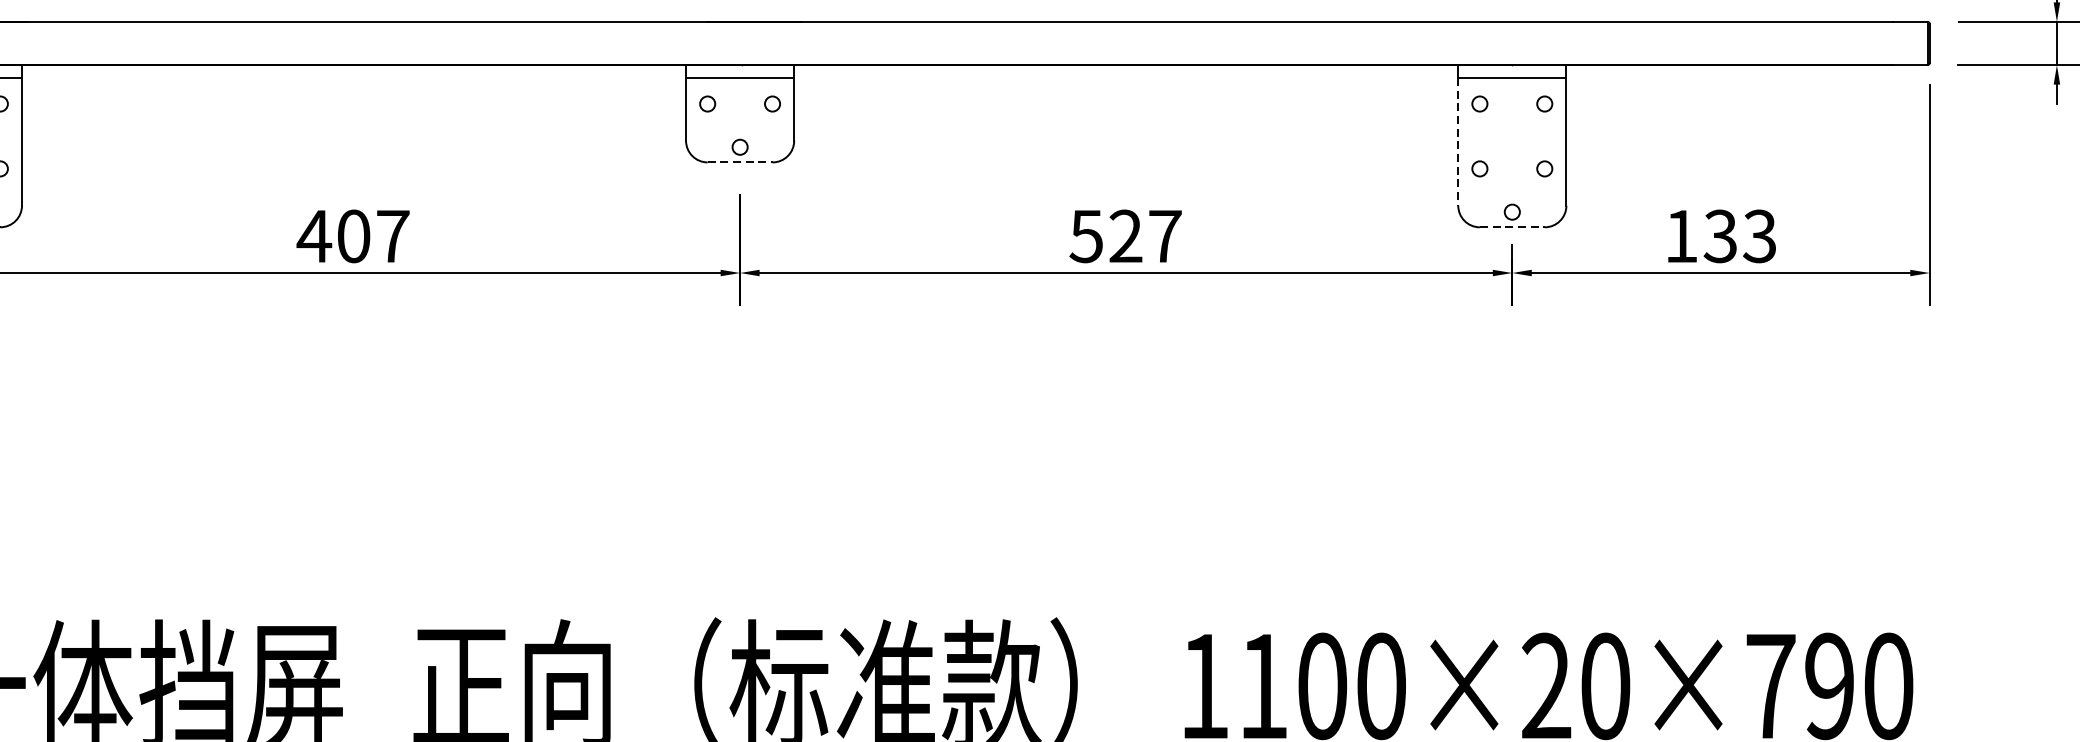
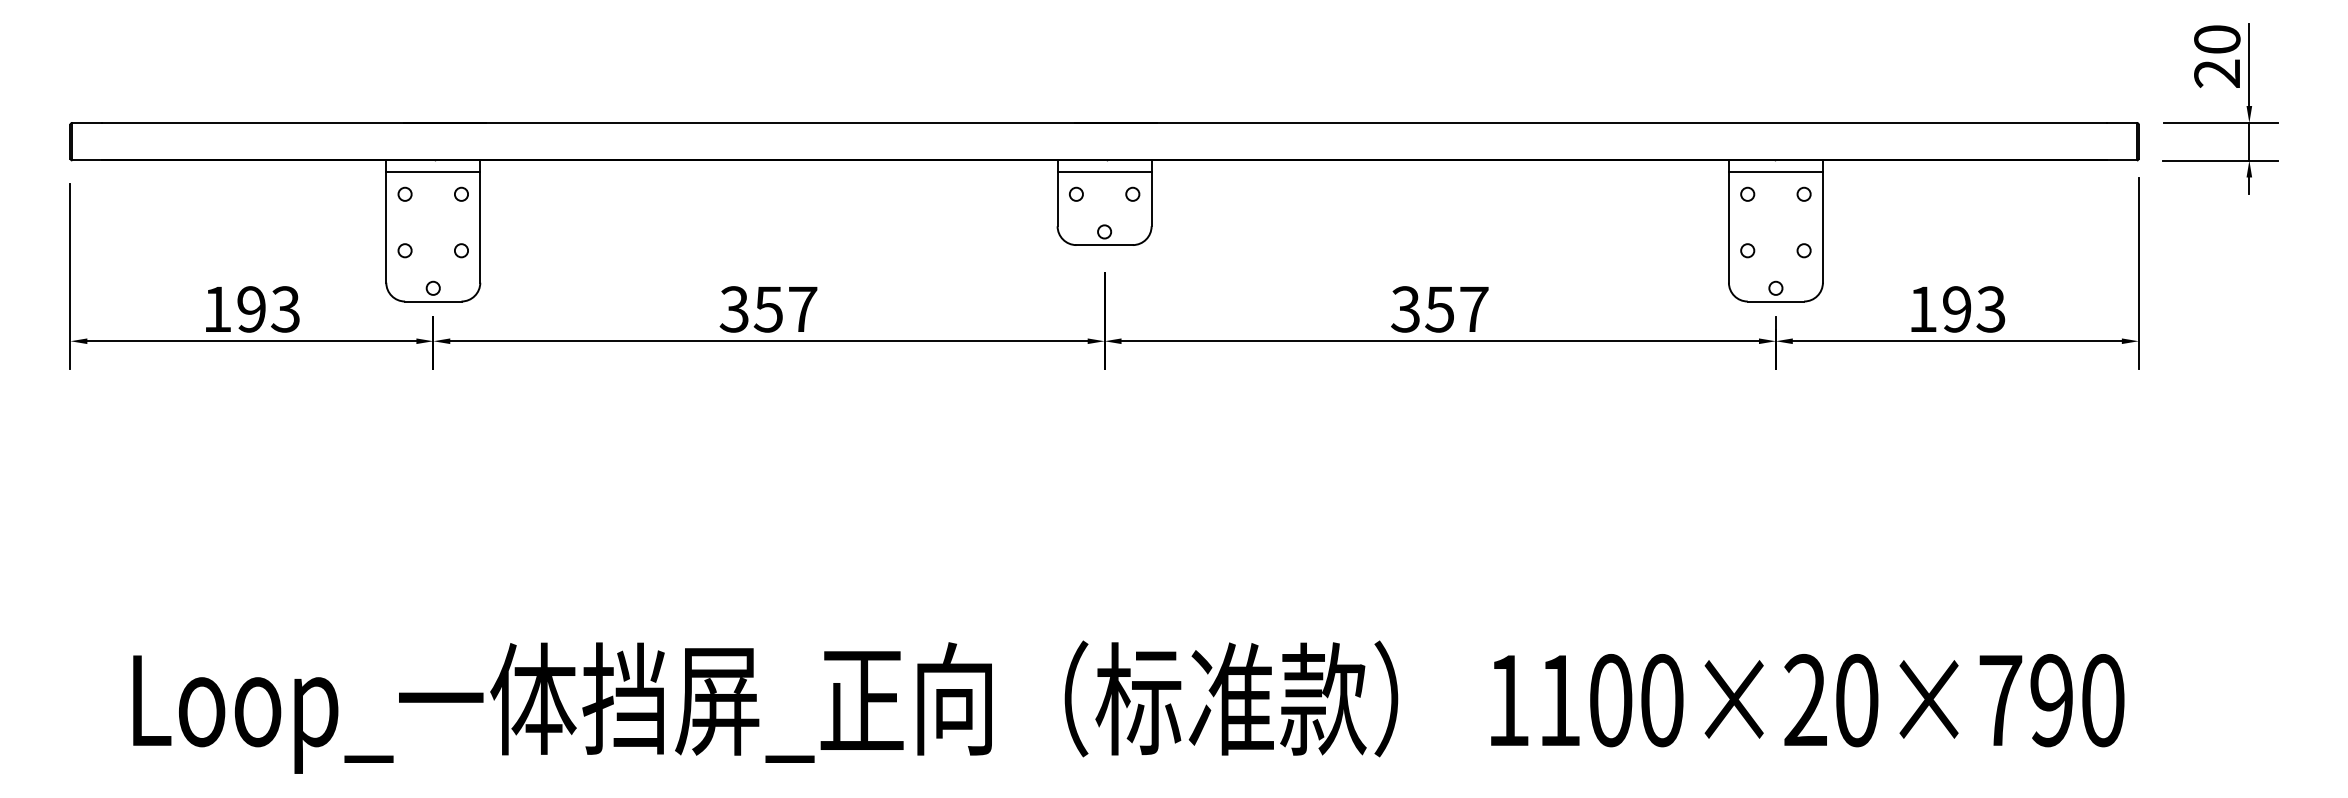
line: (1457, 142) -> (1728, 227), dashed -> solid
line: (741, 162) -> (1105, 245), dashed -> solid
line: (1513, 227) -> (1776, 301), dashed -> solid
text: (332, 236) -> (750, 309), 407 -> 357
text: (1105, 236) -> (1422, 309), 527 -> 357
text: (1720, 236) -> (1956, 309), 133 -> 193

